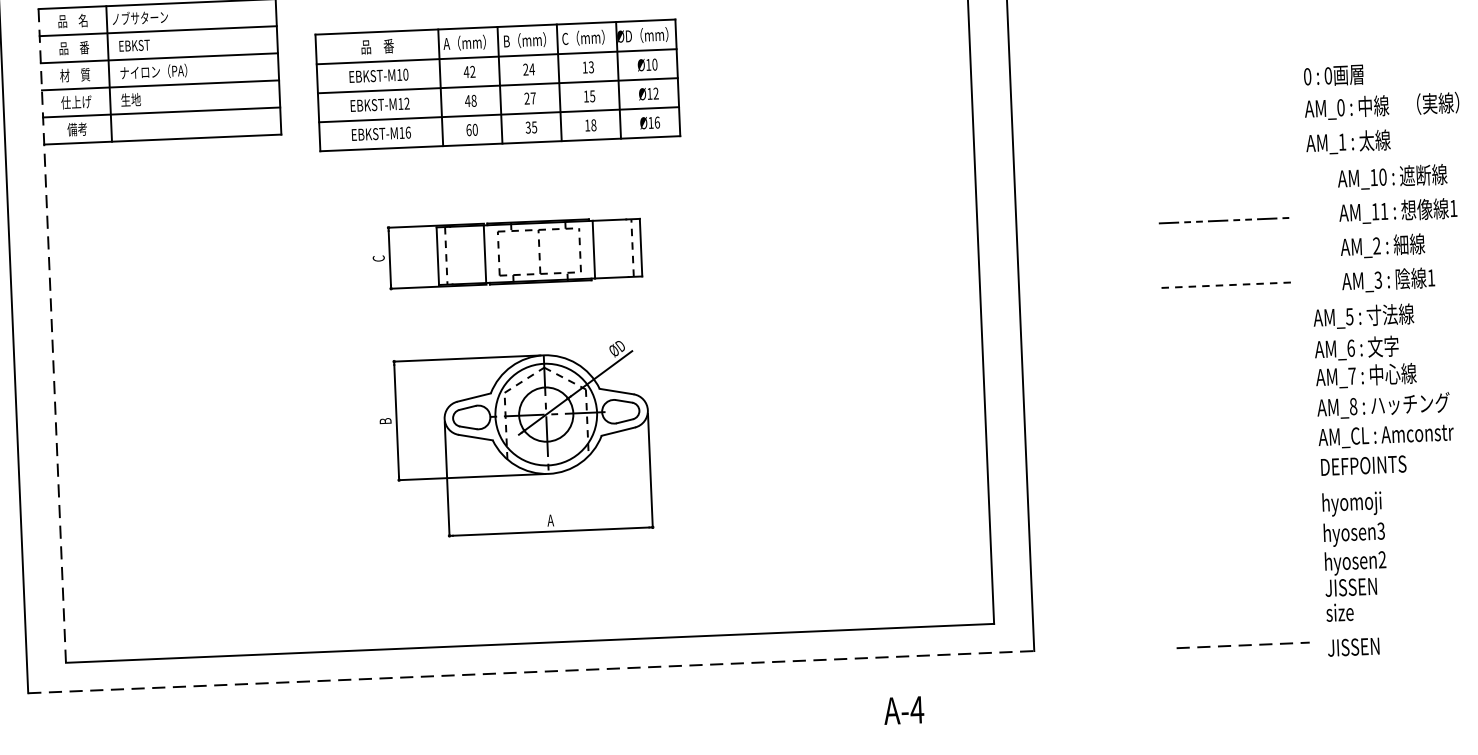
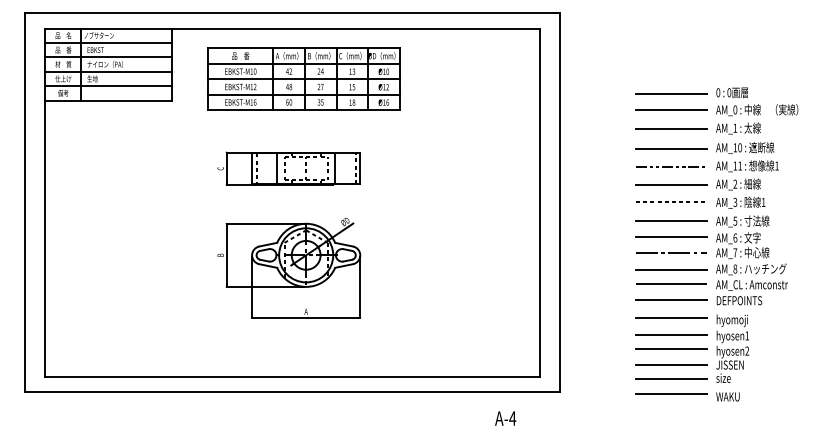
line: (1217, 81) -> (670, 93), added
part: (497, 83) -> (303, 78), moved
line: (1220, 111) -> (671, 109), added
line: (1220, 149) -> (670, 129), added
line: (1222, 185) -> (670, 148), added
text: (1399, 228) -> (747, 175), moved
line: (1225, 254) -> (670, 185), added
line: (1227, 320) -> (670, 220), added
line: (52, 337) -> (45, 203), dashed -> solid
line: (1229, 352) -> (670, 237), added
line: (1230, 380) -> (670, 252), added
line: (1231, 414) -> (670, 270), added
line: (1232, 438) -> (670, 283), added
line: (1234, 470) -> (670, 300), added
line: (1235, 502) -> (670, 317), added
text: (1381, 530) -> (747, 335), hyosen3 -> hyosen1
line: (1236, 534) -> (670, 334), added
line: (1237, 560) -> (670, 348), added
line: (1239, 590) -> (670, 364), added
line: (1240, 619) -> (670, 379), added
line: (1243, 645) -> (671, 393), dashed -> solid
text: (1352, 646) -> (729, 396), JISSEN -> WAKU
line: (531, 671) -> (292, 391), dashed -> solid
text: (903, 710) -> (505, 418), moved

